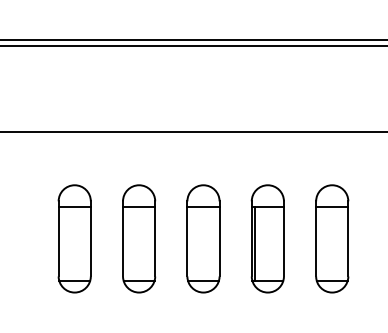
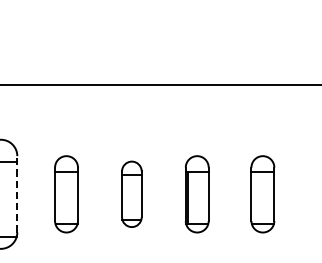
line: (90, 238) -> (16, 193), solid -> dashed
part: (139, 238) -> (66, 193), size x0.7
part: (203, 238) -> (131, 193), size x0.6
part: (267, 238) -> (196, 193), size x0.7
part: (332, 238) -> (263, 193), size x0.7

